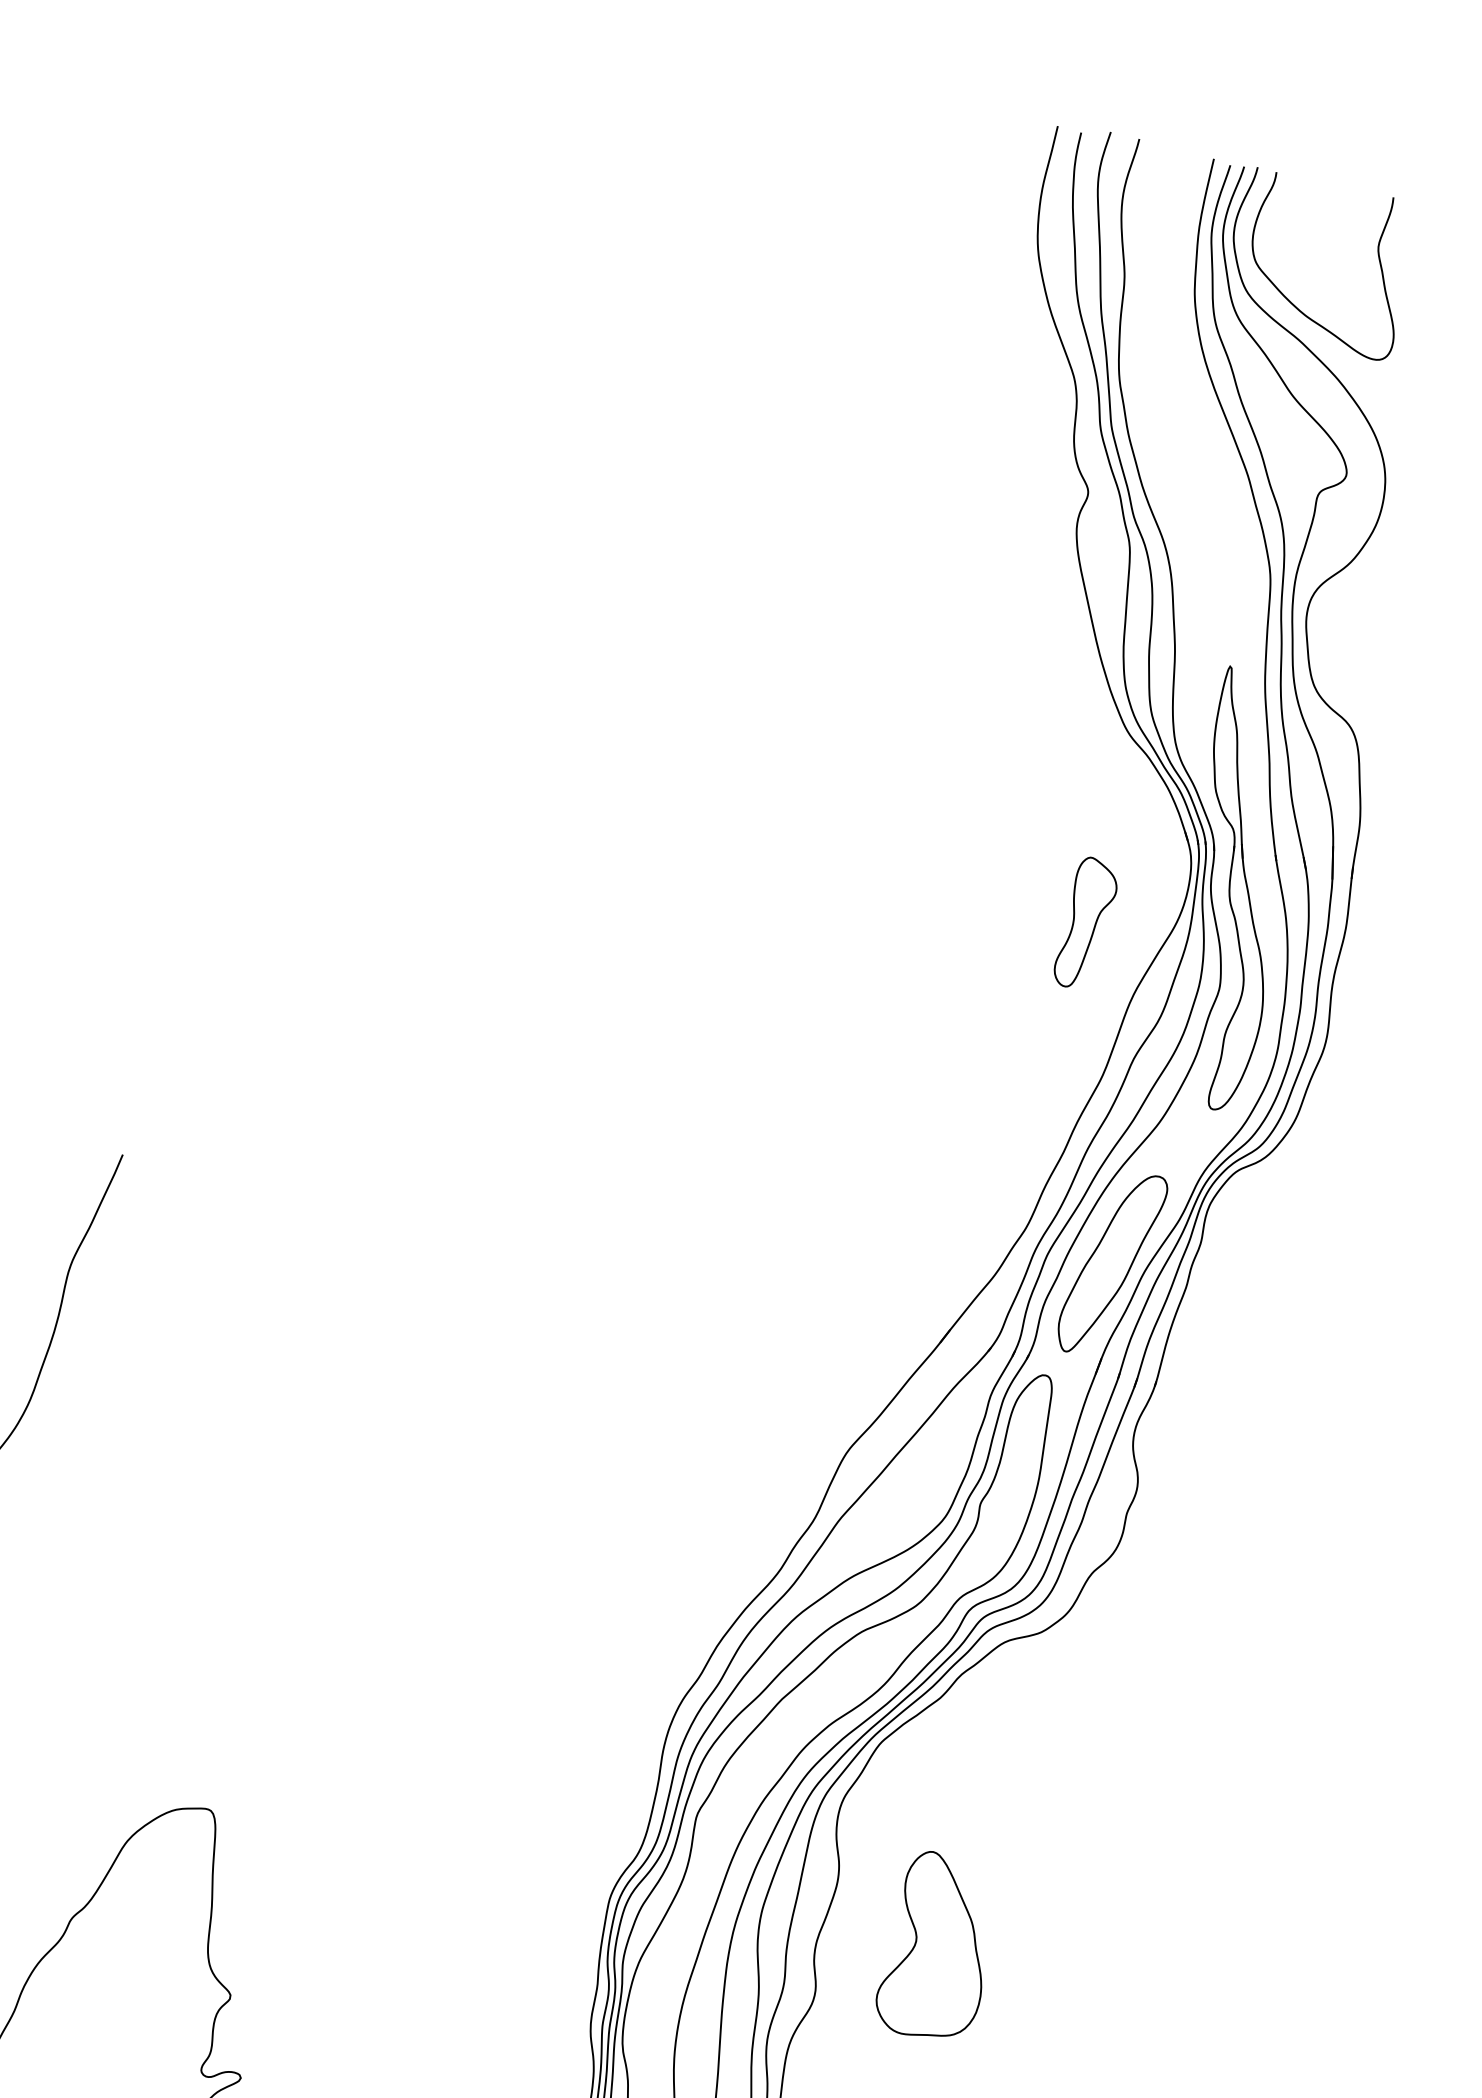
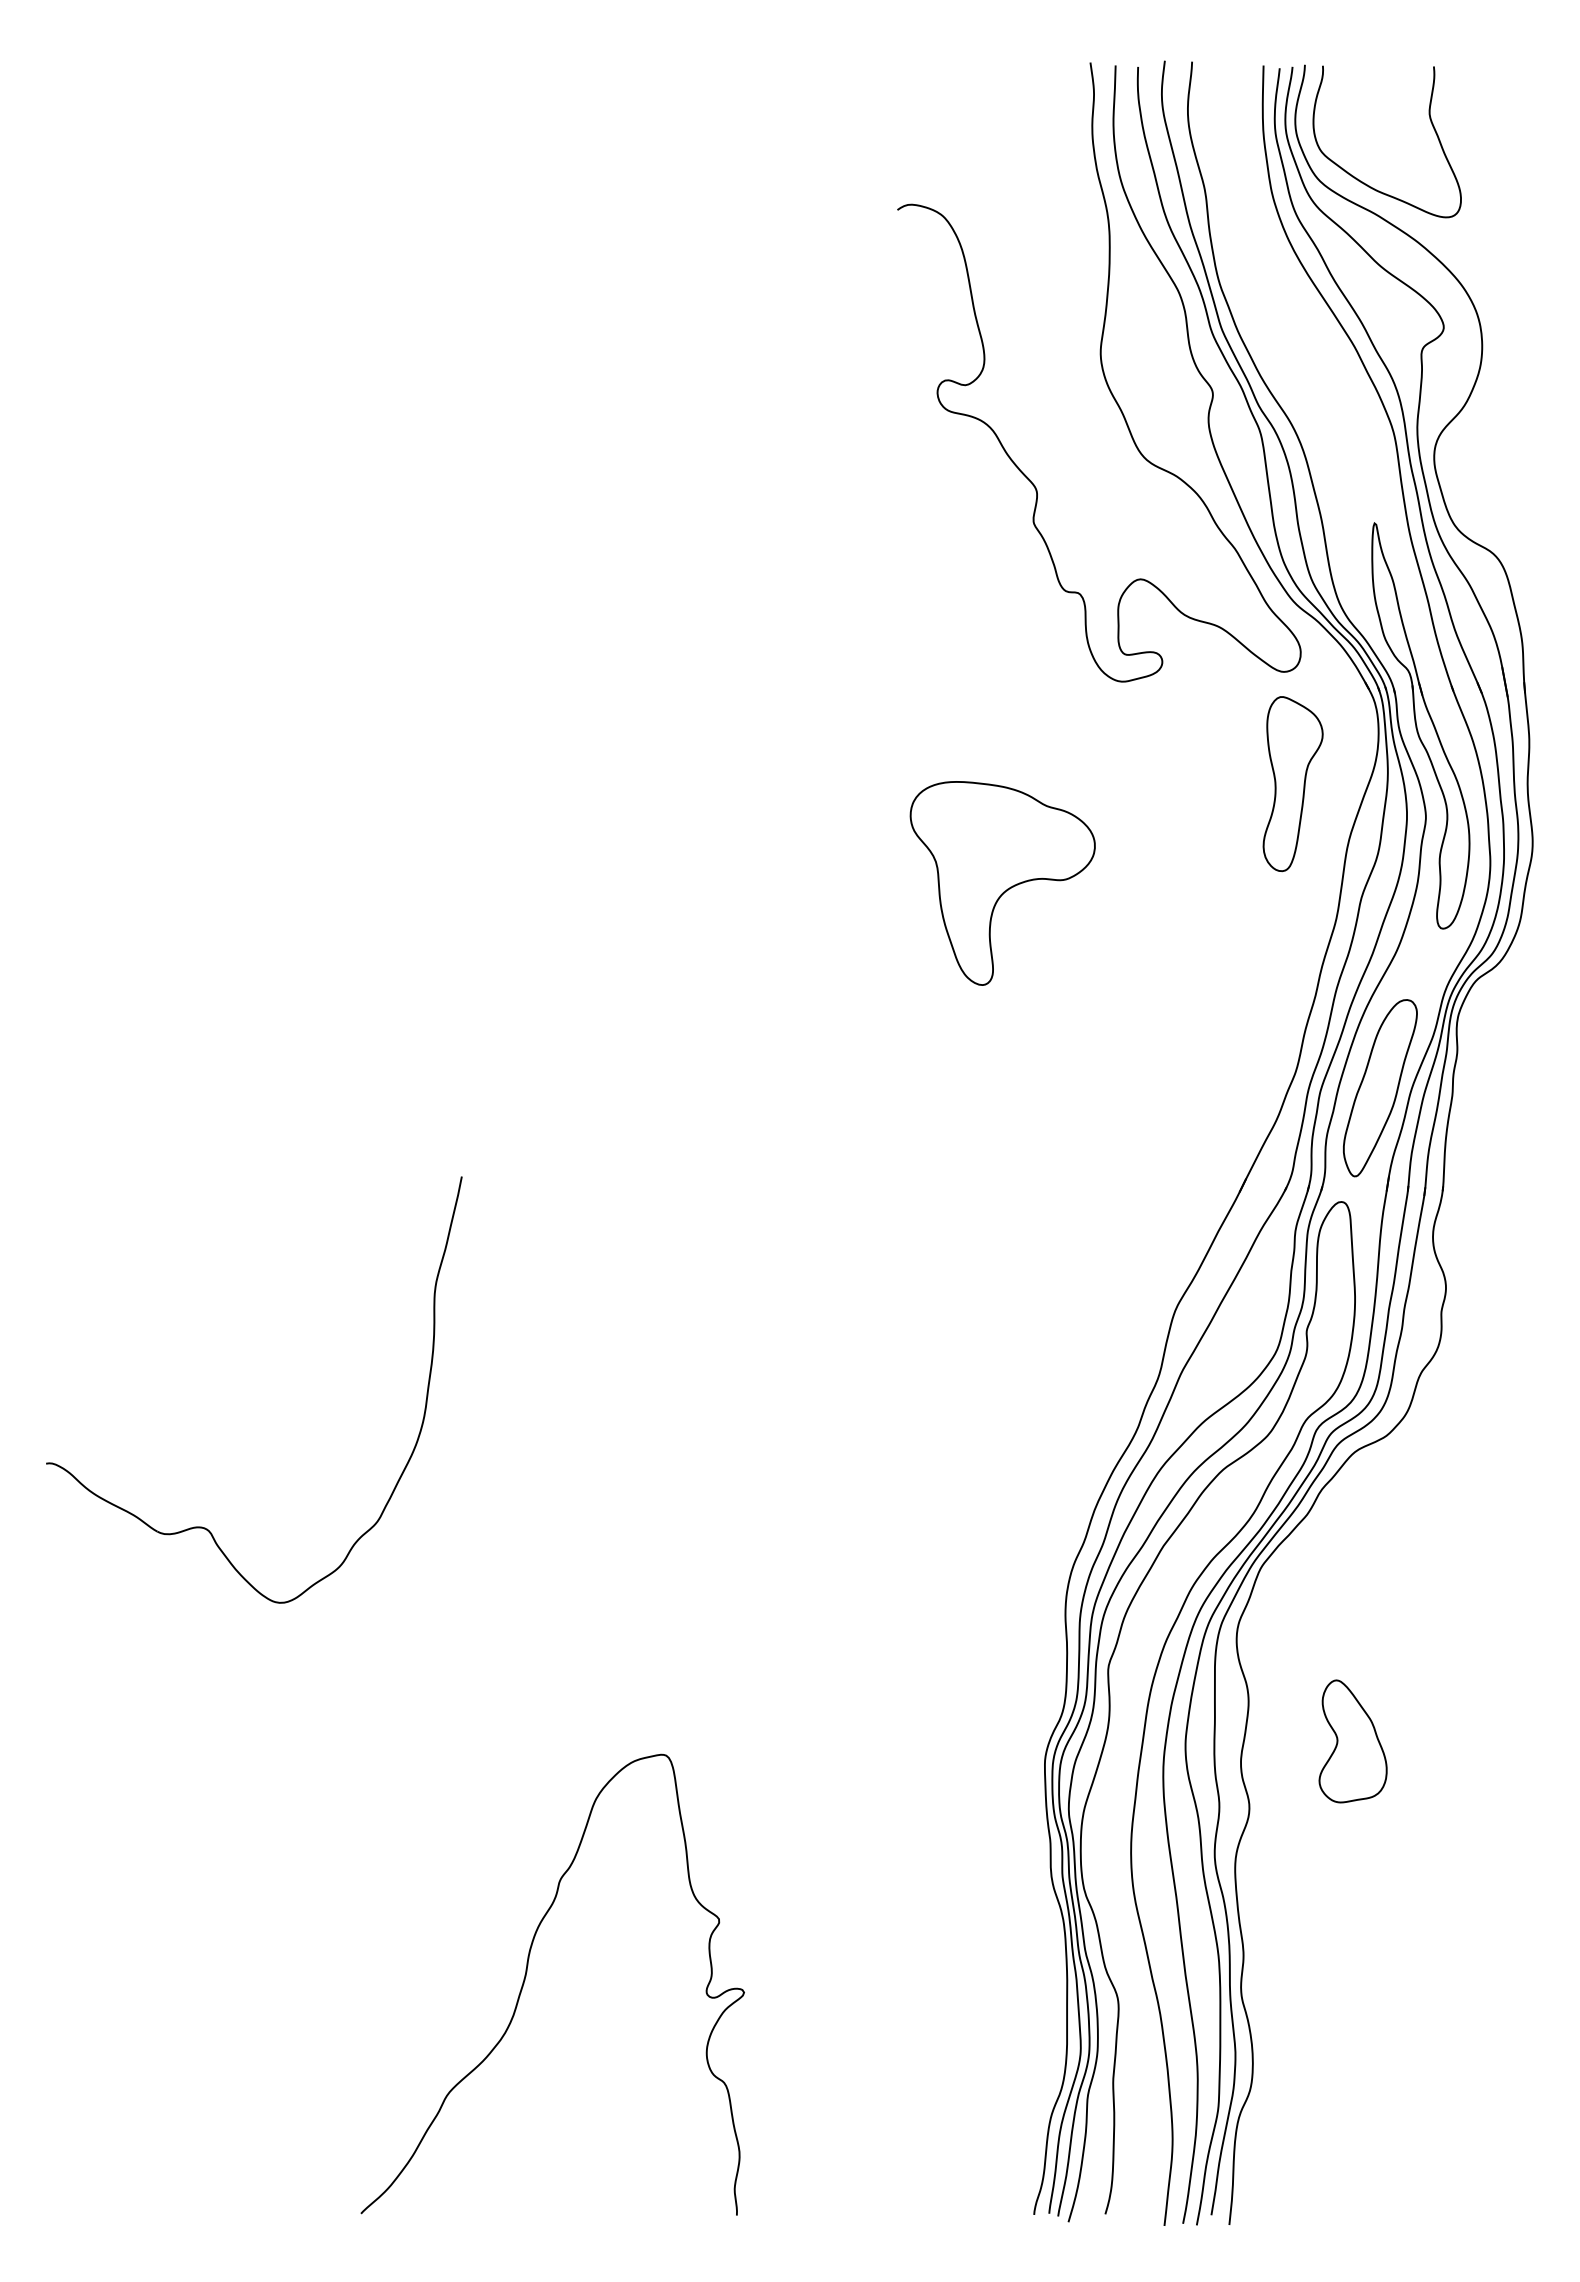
curve: (976, 447) -> (1102, 372), added
part: (1085, 924) -> (1292, 784), size x1.43
part: (758, 964) -> (1002, 883), added
part: (938, 1947) -> (1352, 1741), size x0.71

